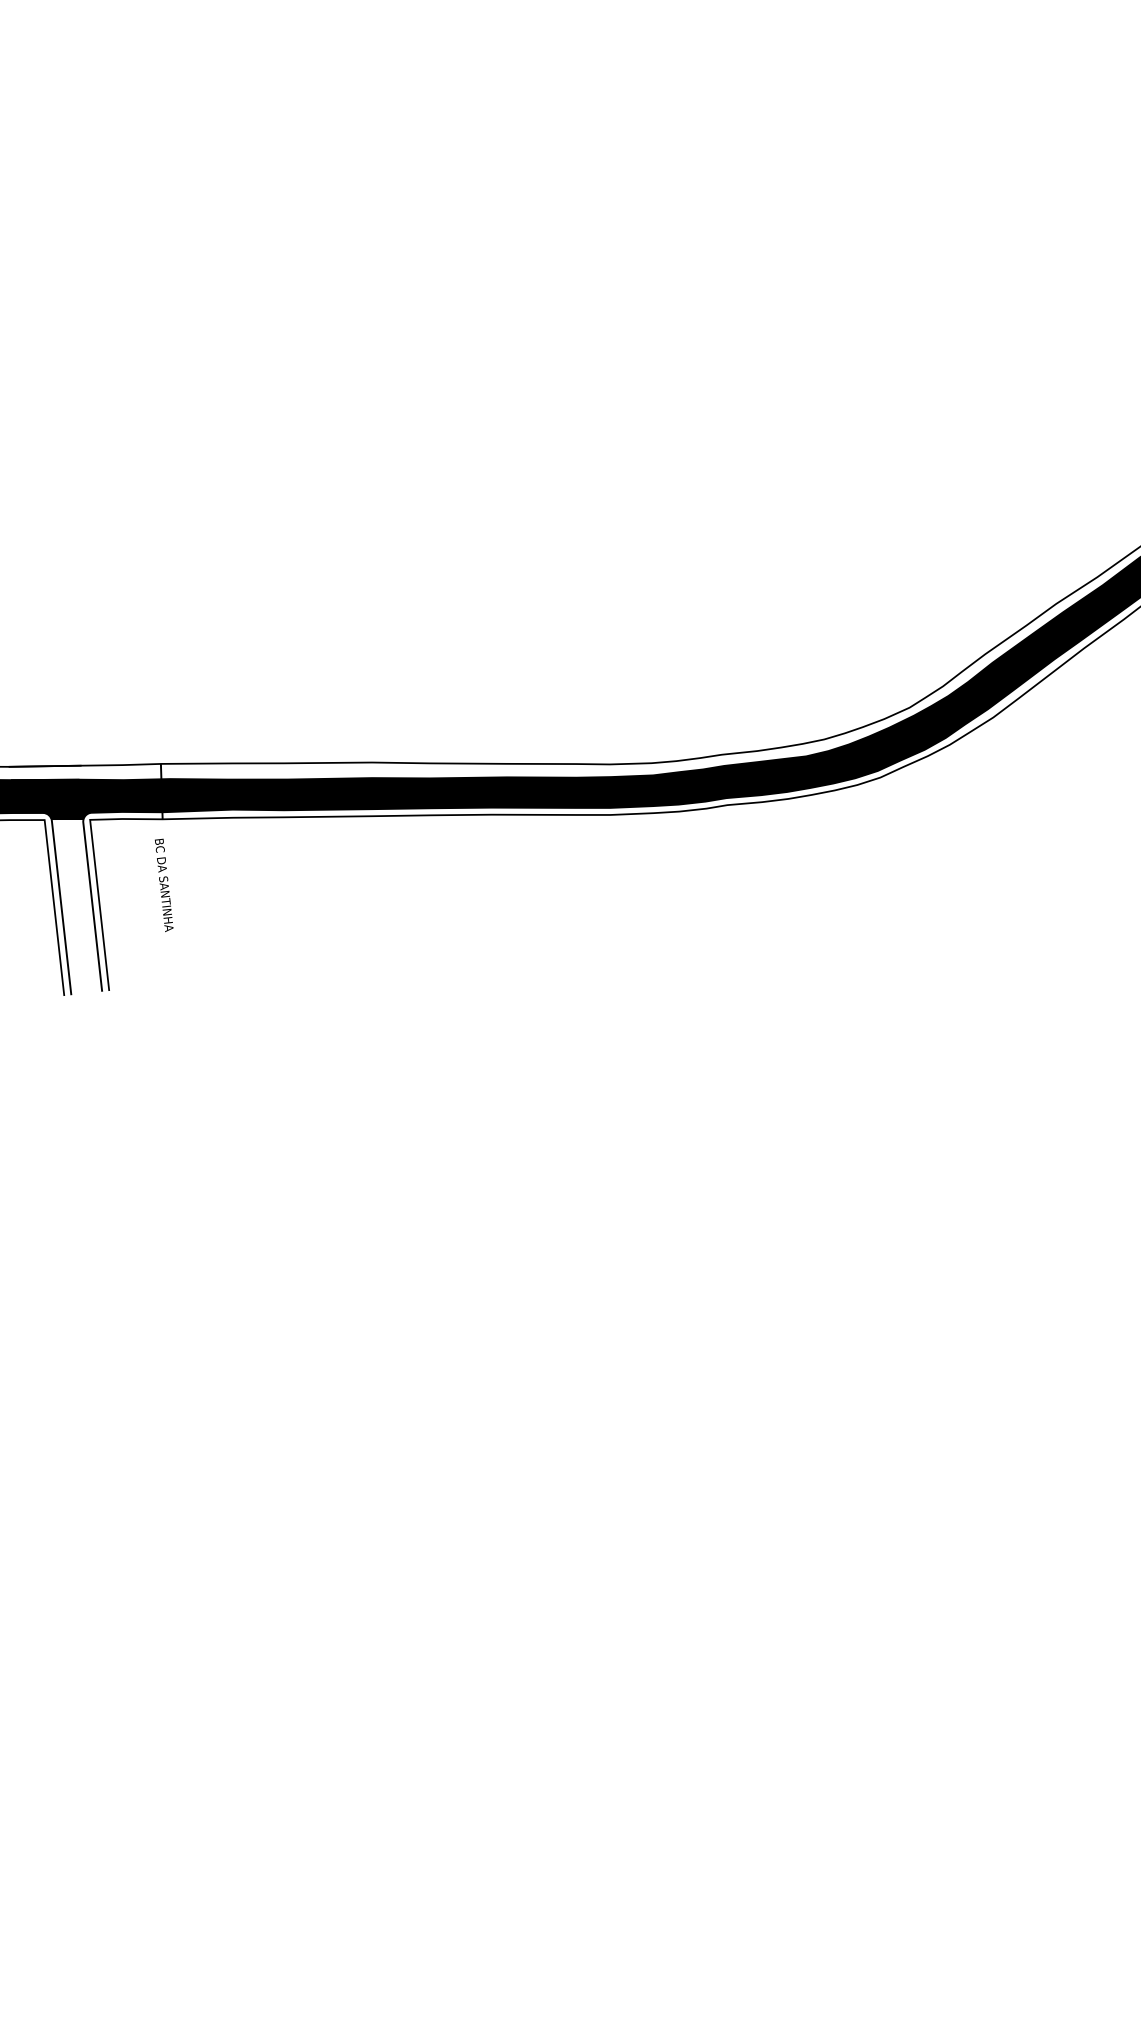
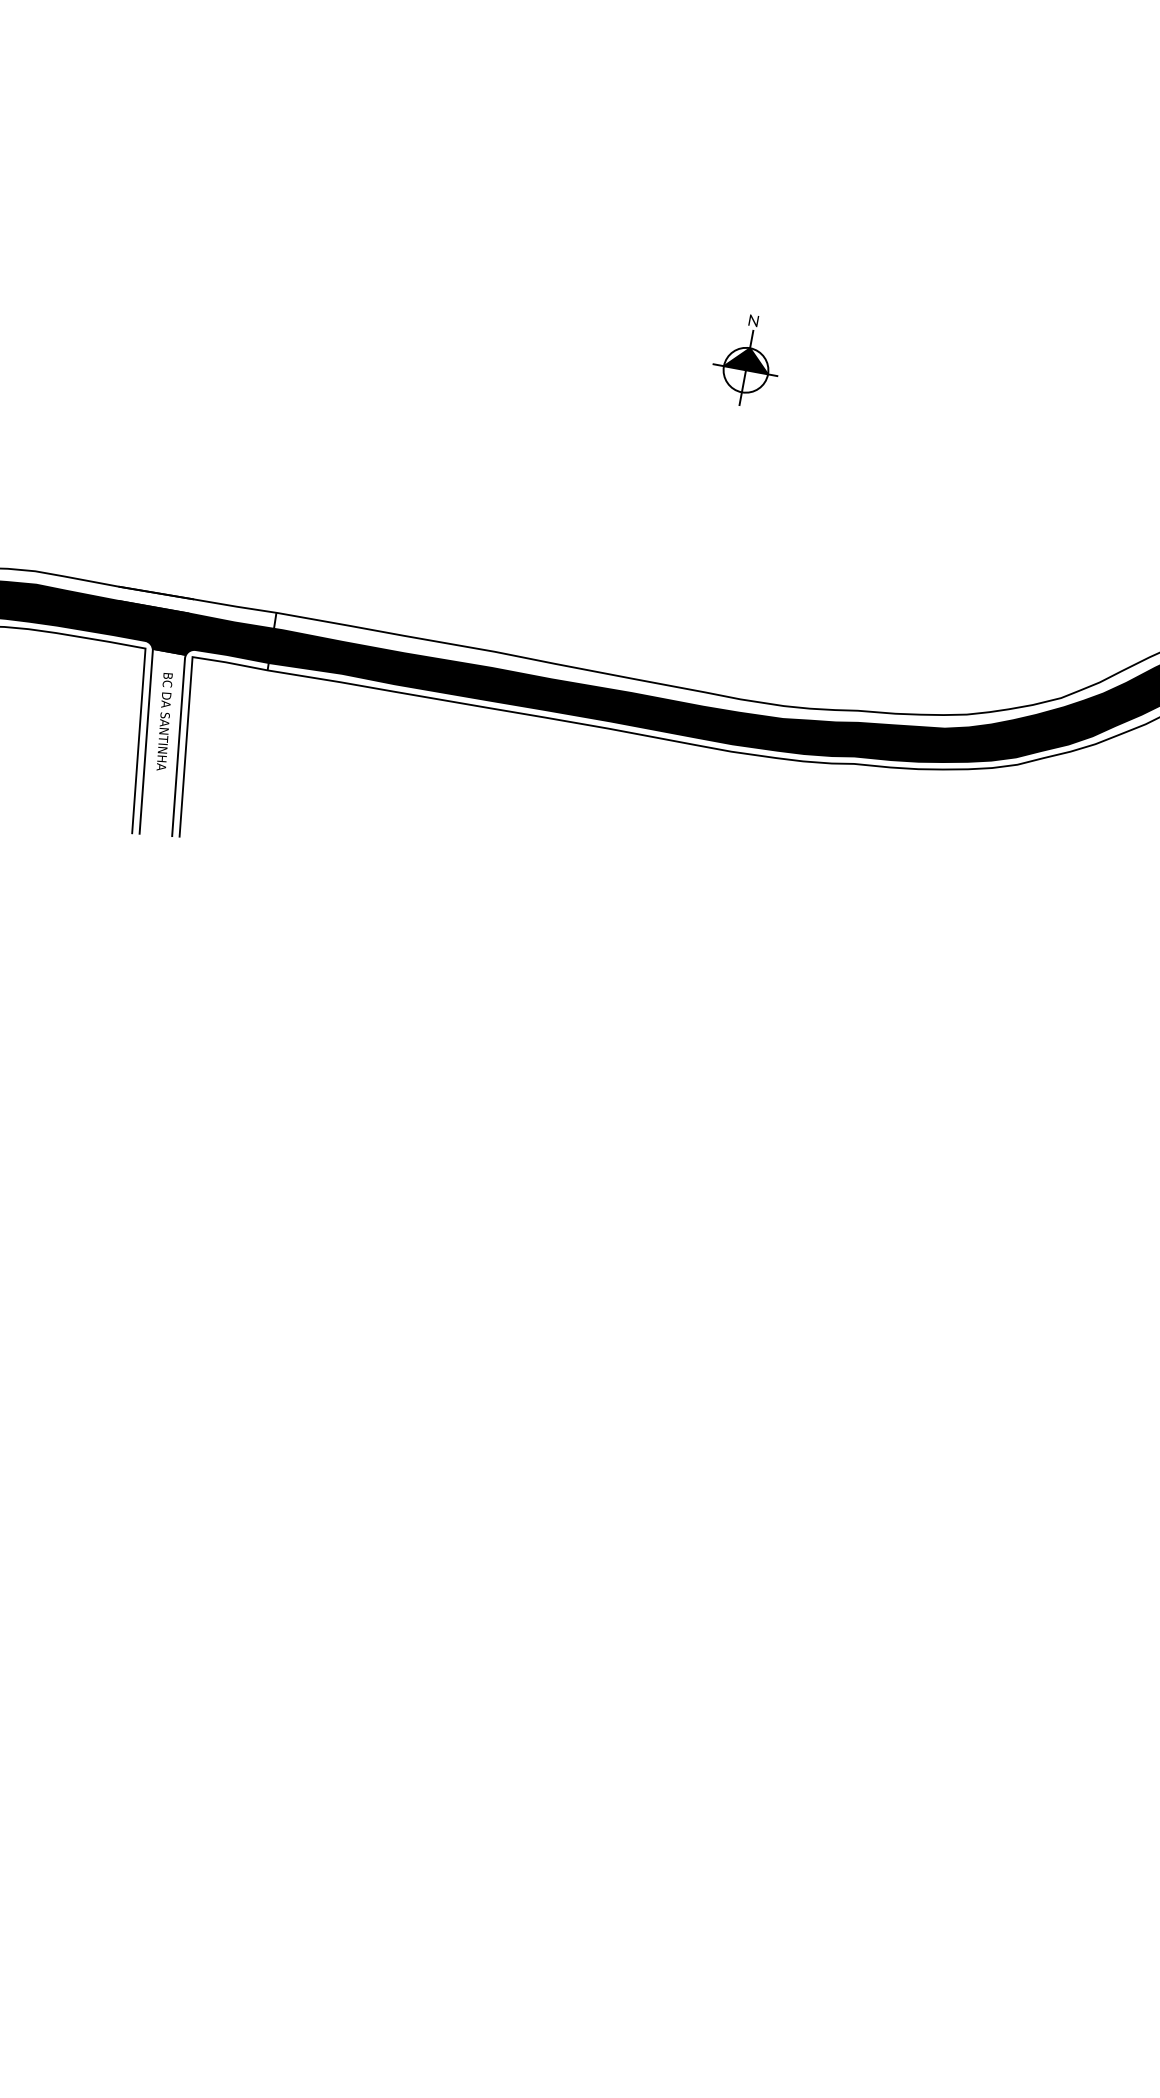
part: (557, 445) -> (747, 359), added
text: (164, 885) -> (164, 722), moved

